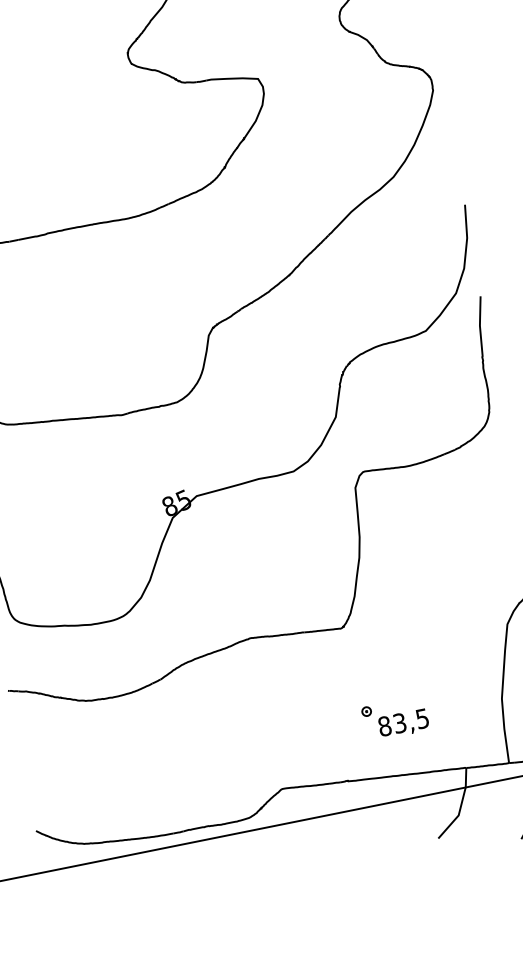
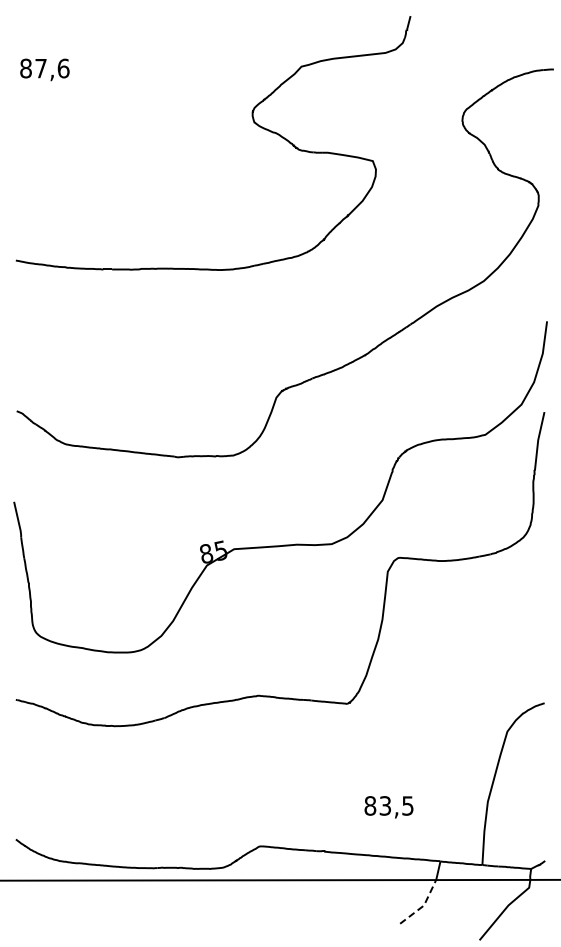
part: (366, 711) -> (355, 788), removed
line: (459, 815) -> (424, 905), solid -> dashed

